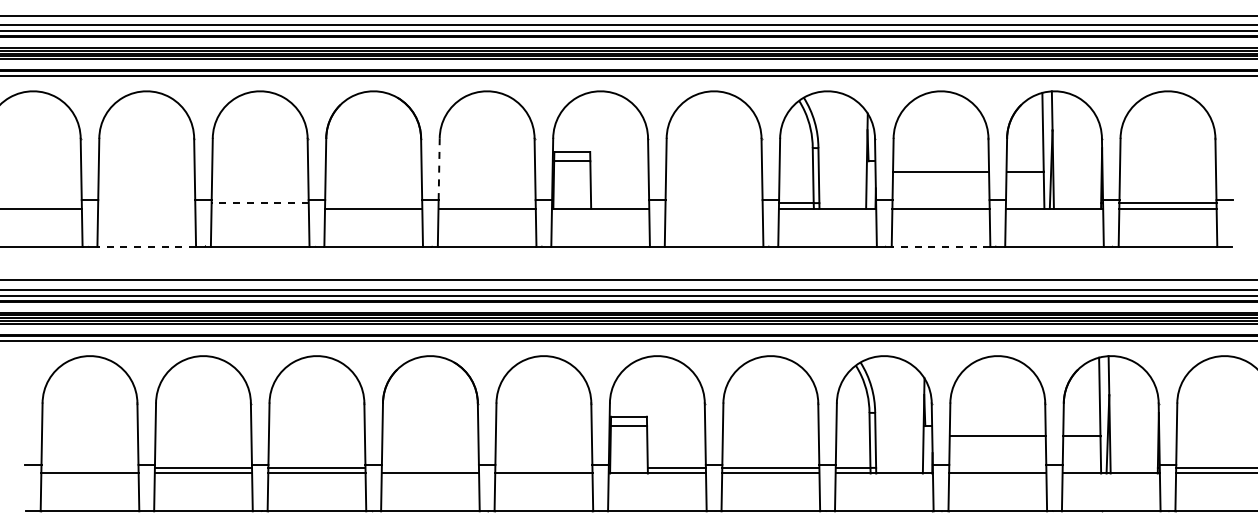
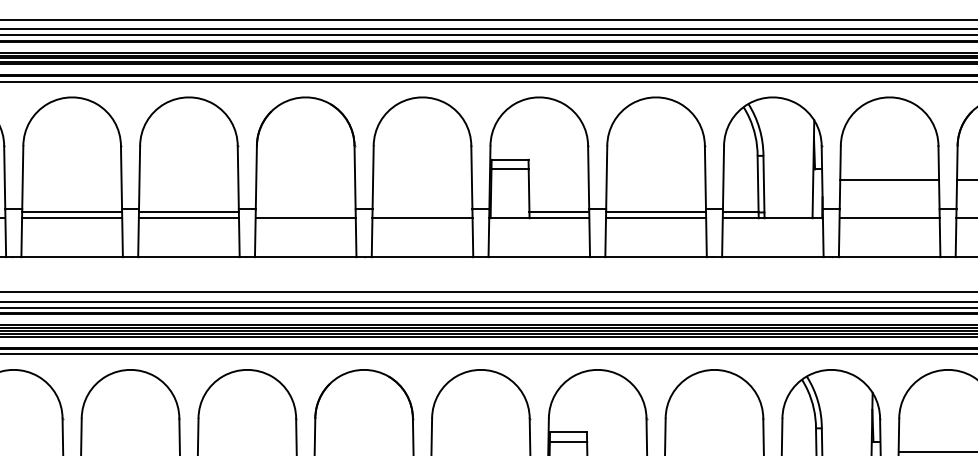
line: (439, 169) -> (373, 177), dashed -> solid
line: (146, 203) -> (71, 212), added
line: (260, 203) -> (189, 212), dashed -> solid
line: (620, 203) -> (559, 212), added
line: (713, 203) -> (655, 212), added
line: (146, 208) -> (71, 218), added
line: (259, 208) -> (188, 218), added
line: (713, 208) -> (655, 218), added
line: (146, 246) -> (71, 257), dashed -> solid
line: (940, 246) -> (889, 257), dashed -> solid

